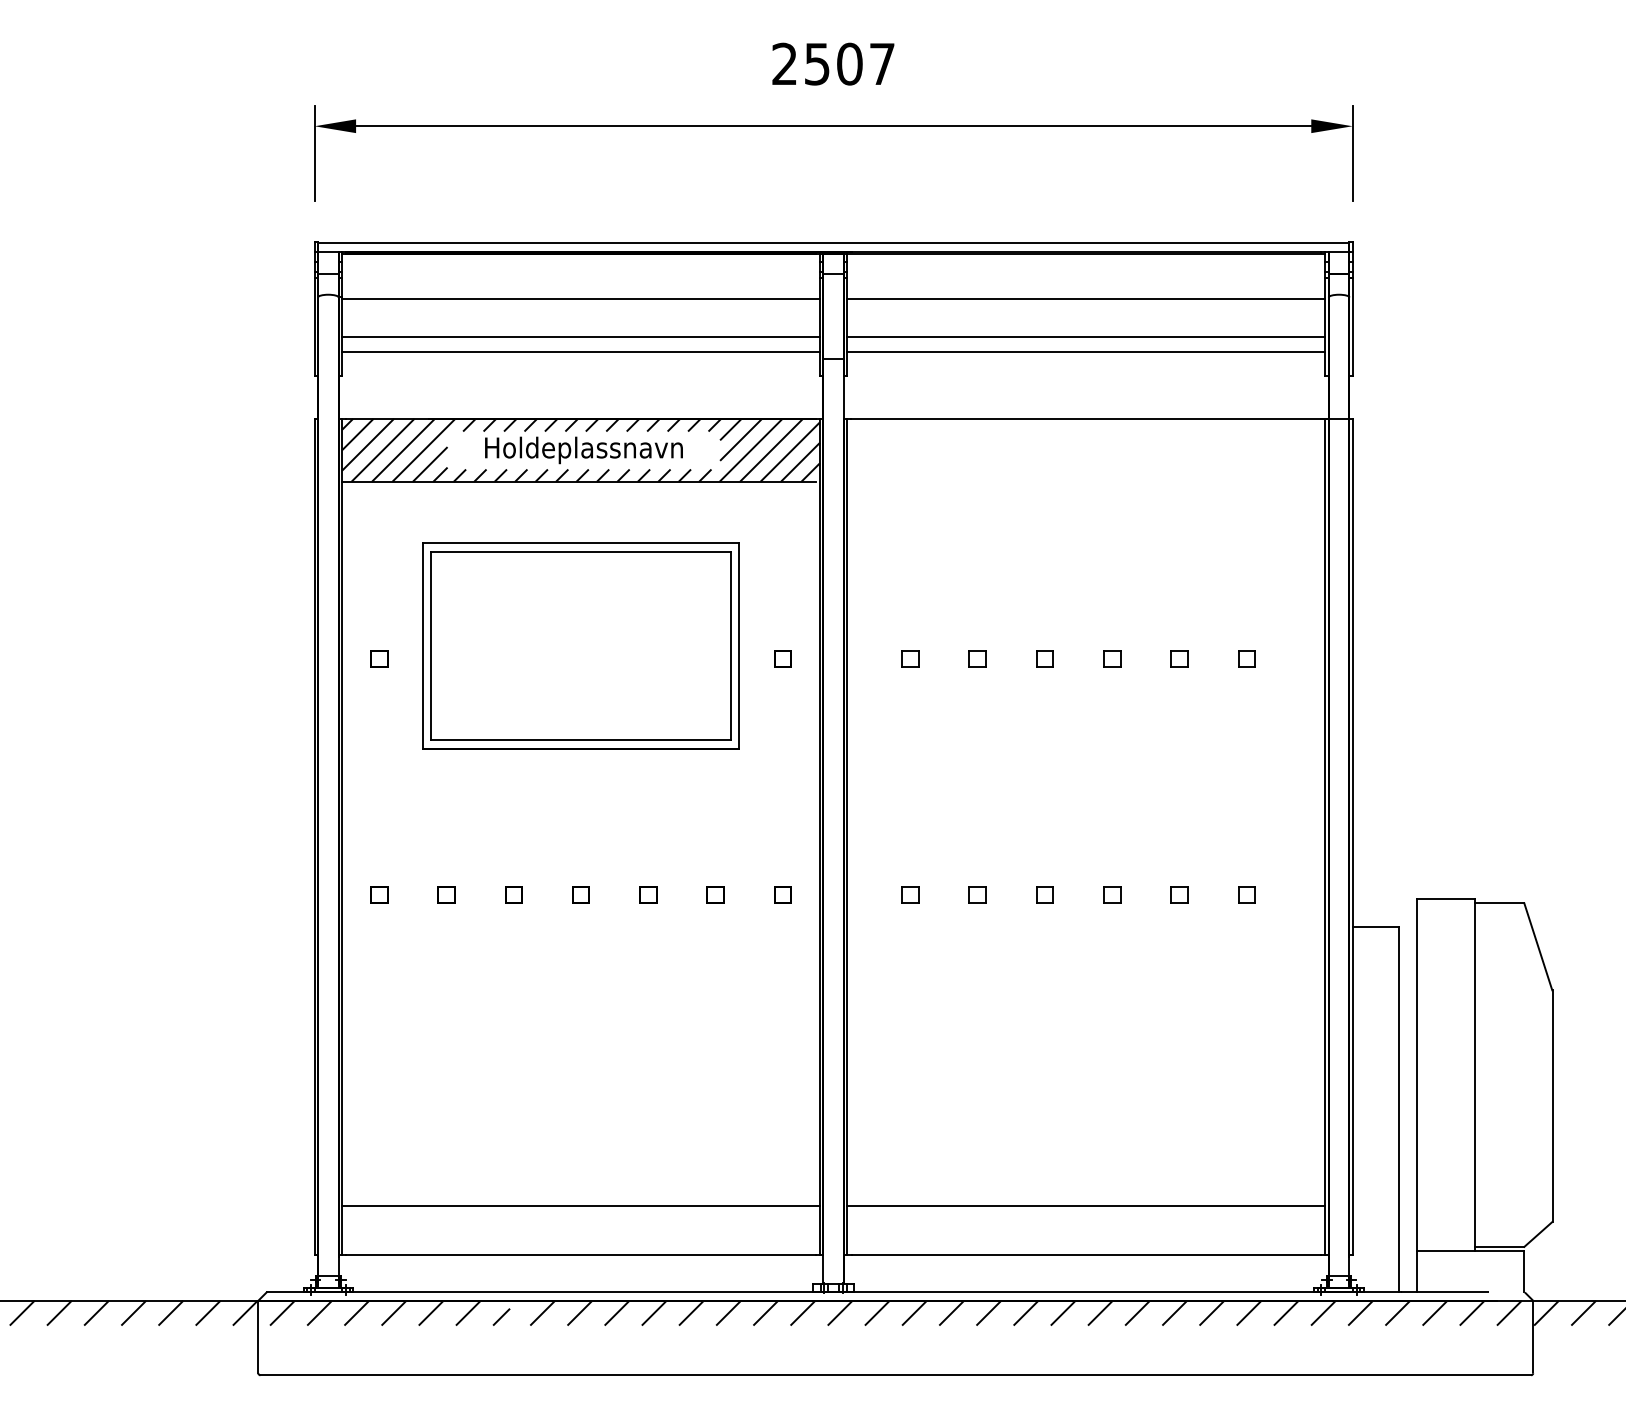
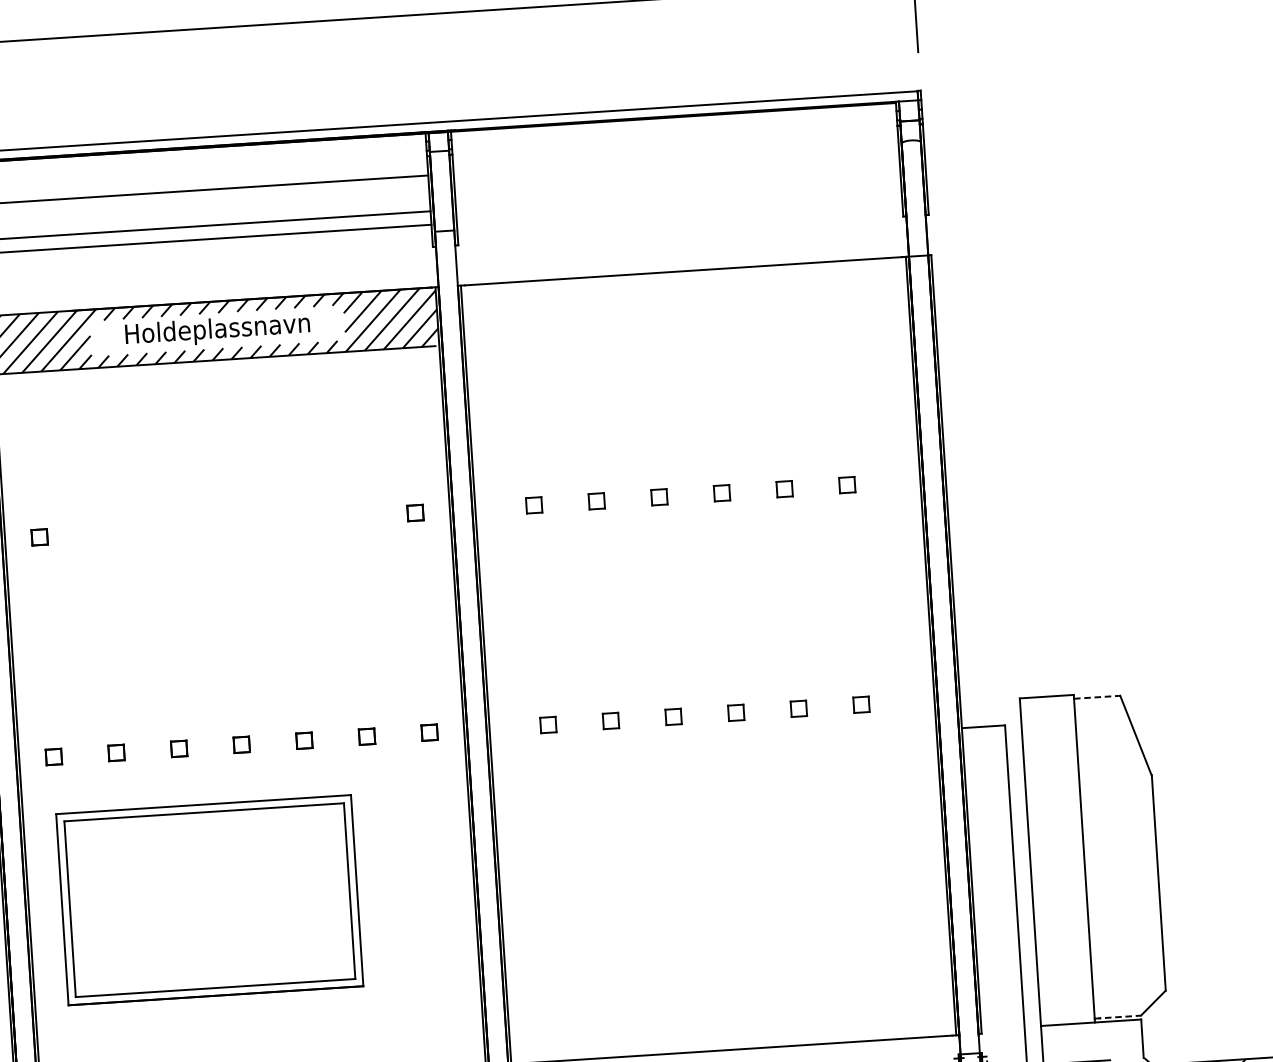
line: (1086, 298) -> (676, 159), removed
line: (1086, 337) -> (678, 195), removed
line: (1086, 351) -> (679, 208), removed
part: (580, 645) -> (209, 899), moved
line: (1499, 903) -> (1097, 697), solid -> dashed
line: (581, 1205) -> (260, 1033), removed
line: (1086, 1205) -> (730, 1003), removed
line: (1499, 1246) -> (1117, 1016), solid -> dashed

